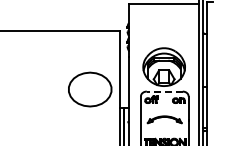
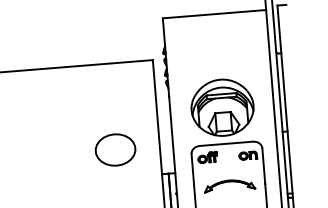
part: (89, 89) -> (114, 149), size x0.62
line: (164, 91) -> (225, 143), dashed -> solid

